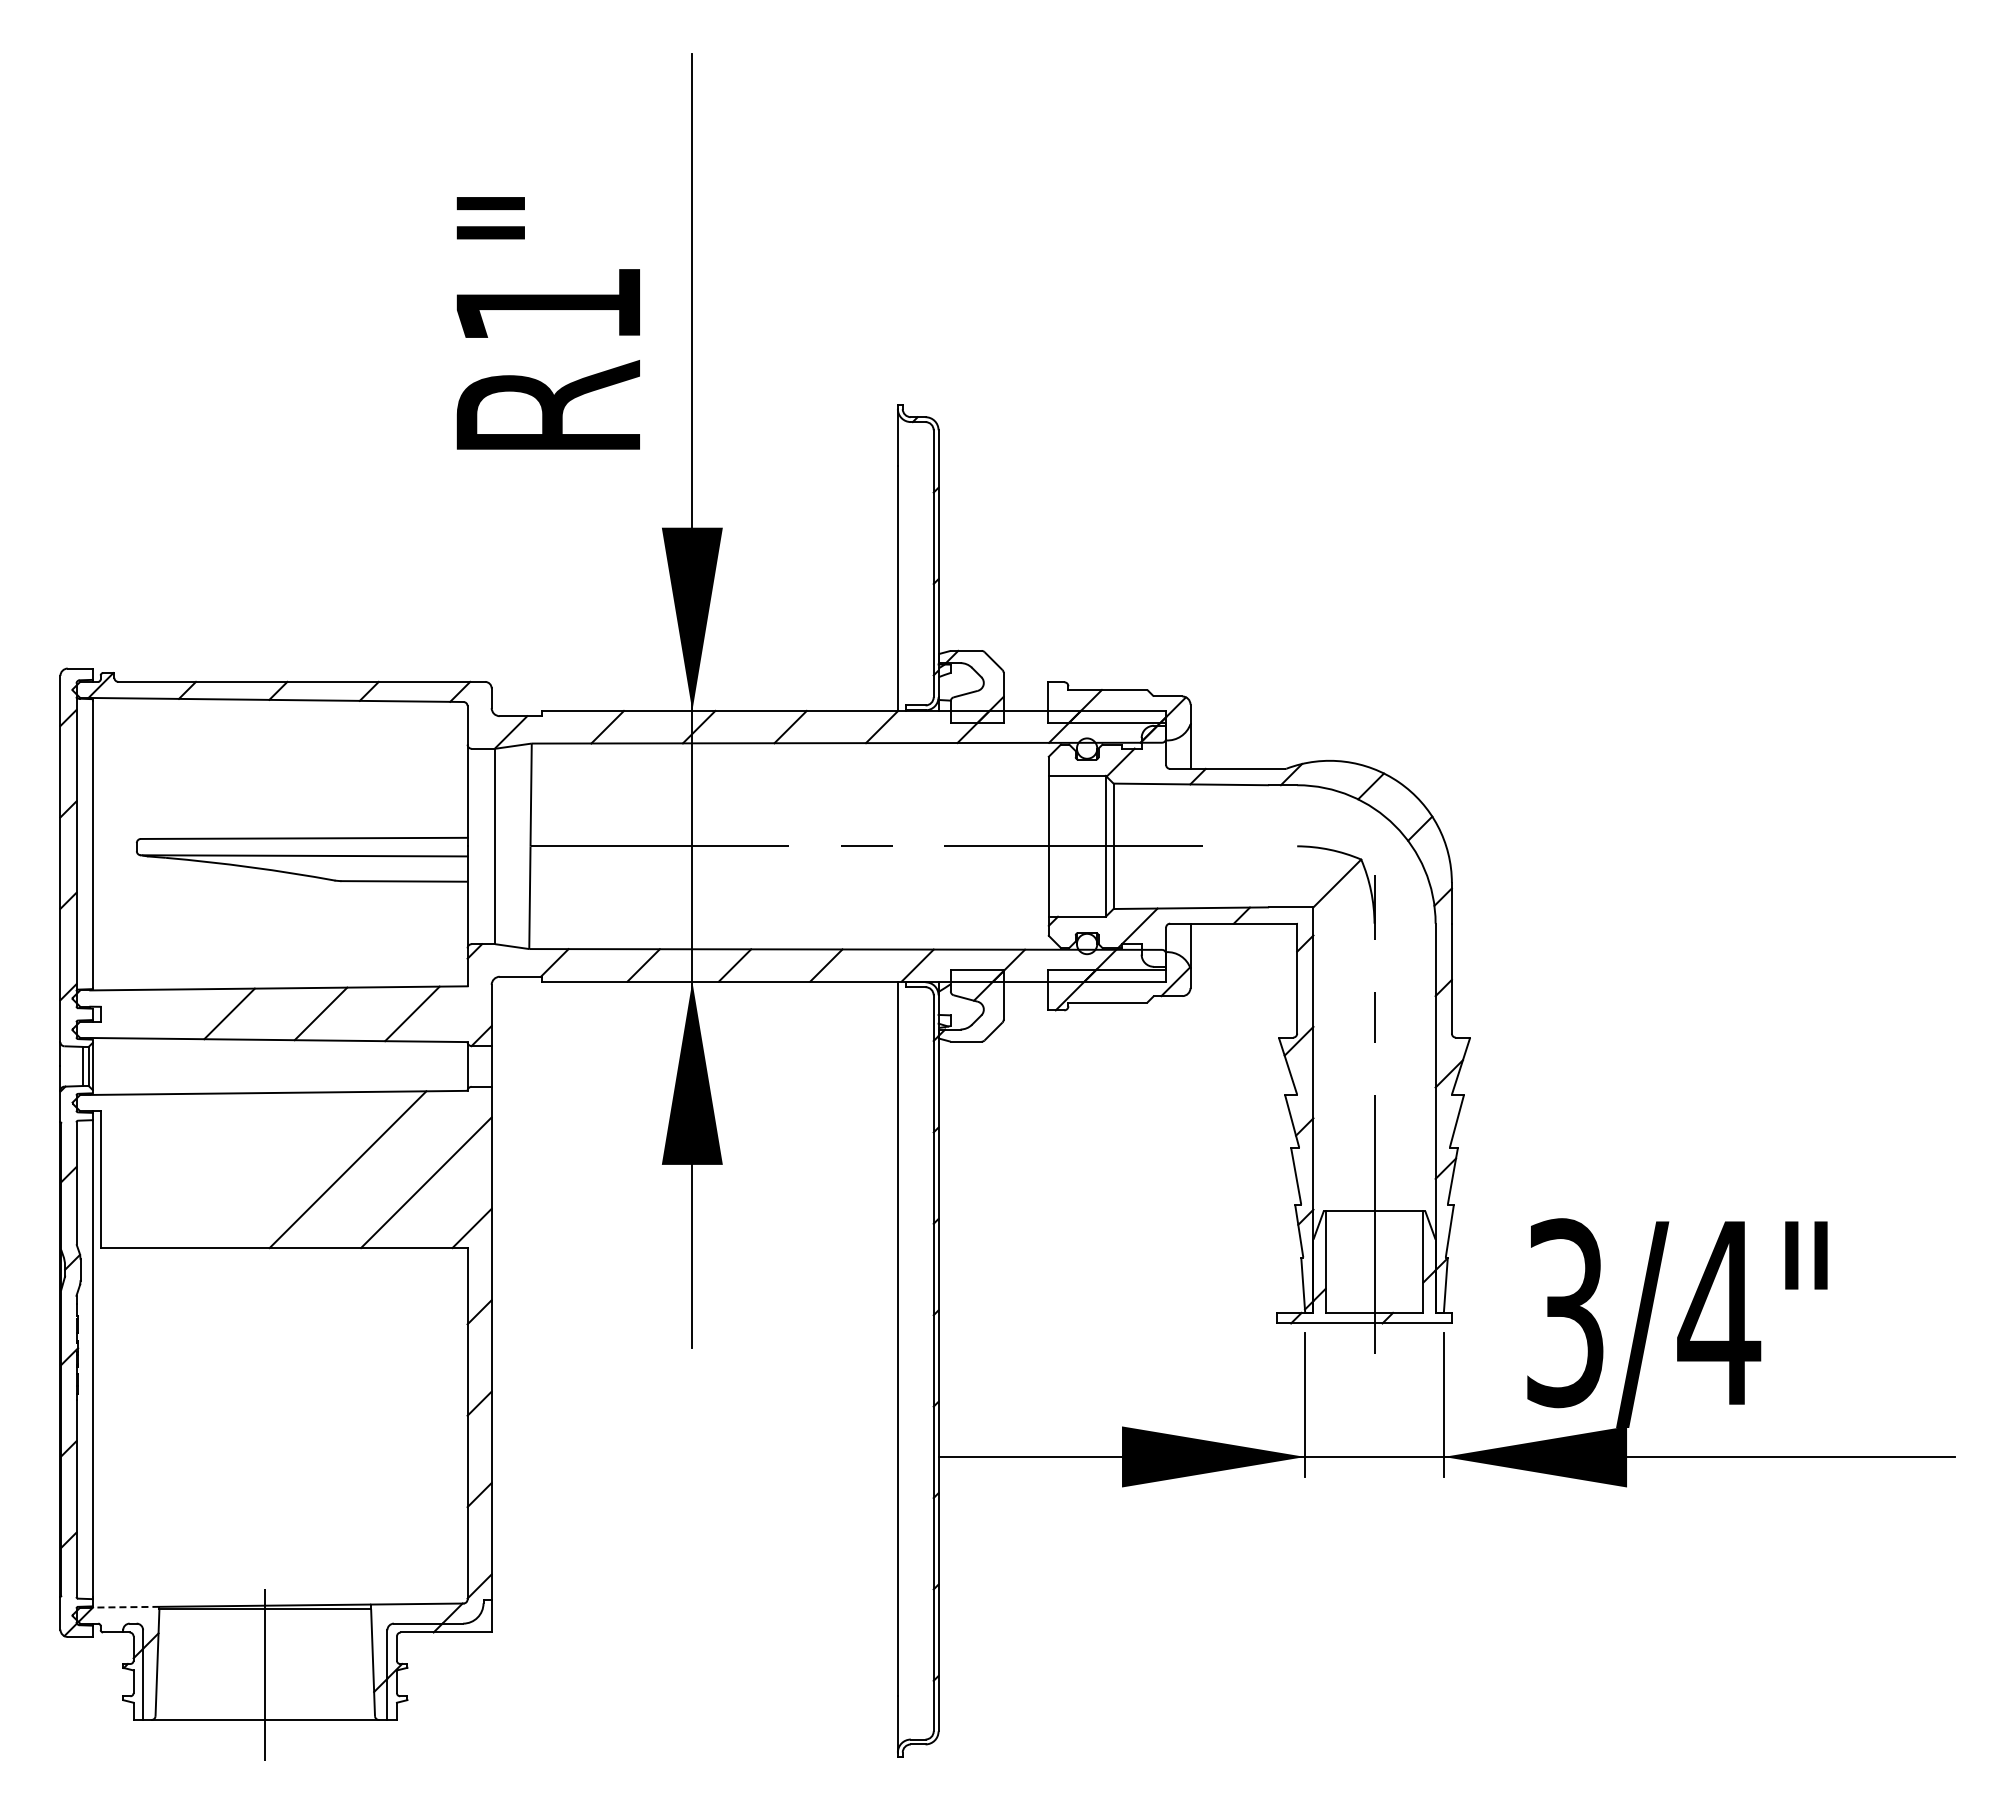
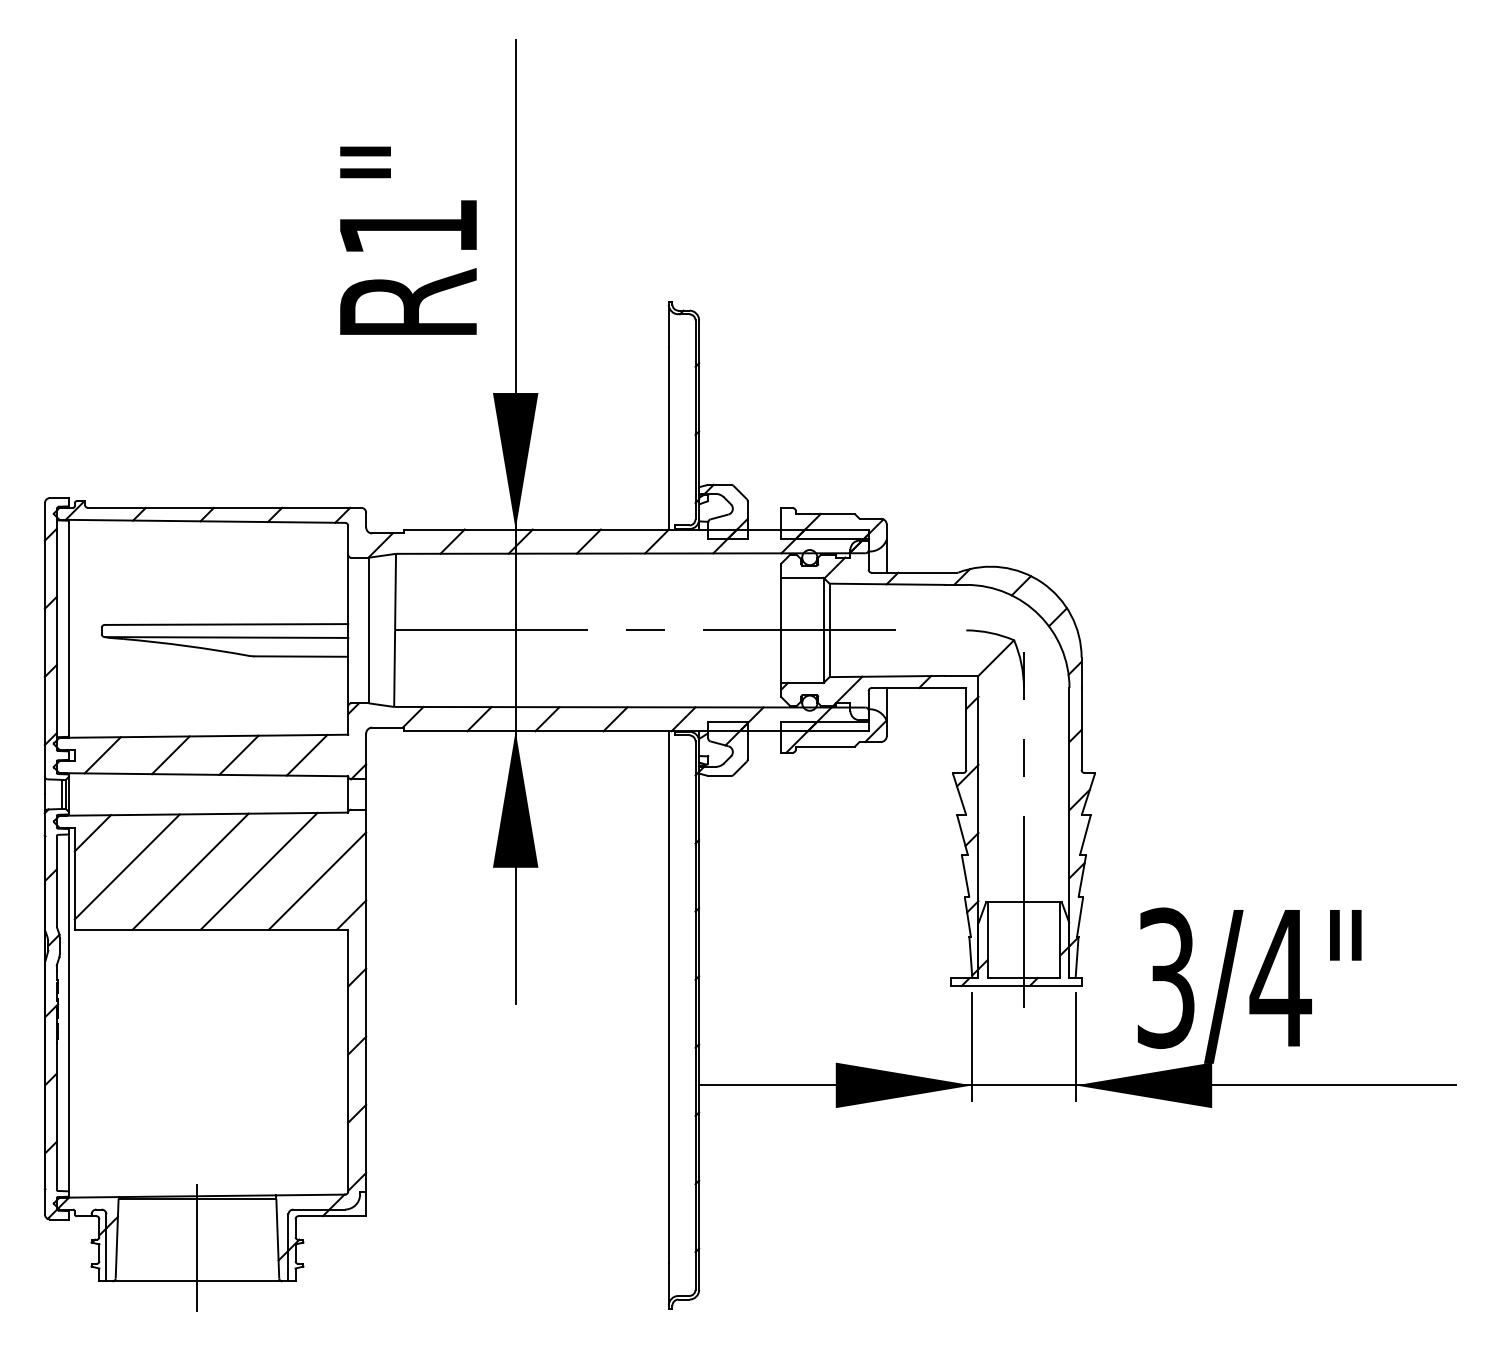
line: (137, 1013) -> (102, 754), added
line: (124, 1118) -> (92, 833), added
line: (170, 1163) -> (126, 866), added
line: (256, 1170) -> (190, 871), added
line: (124, 1607) -> (92, 1197), dashed -> solid

